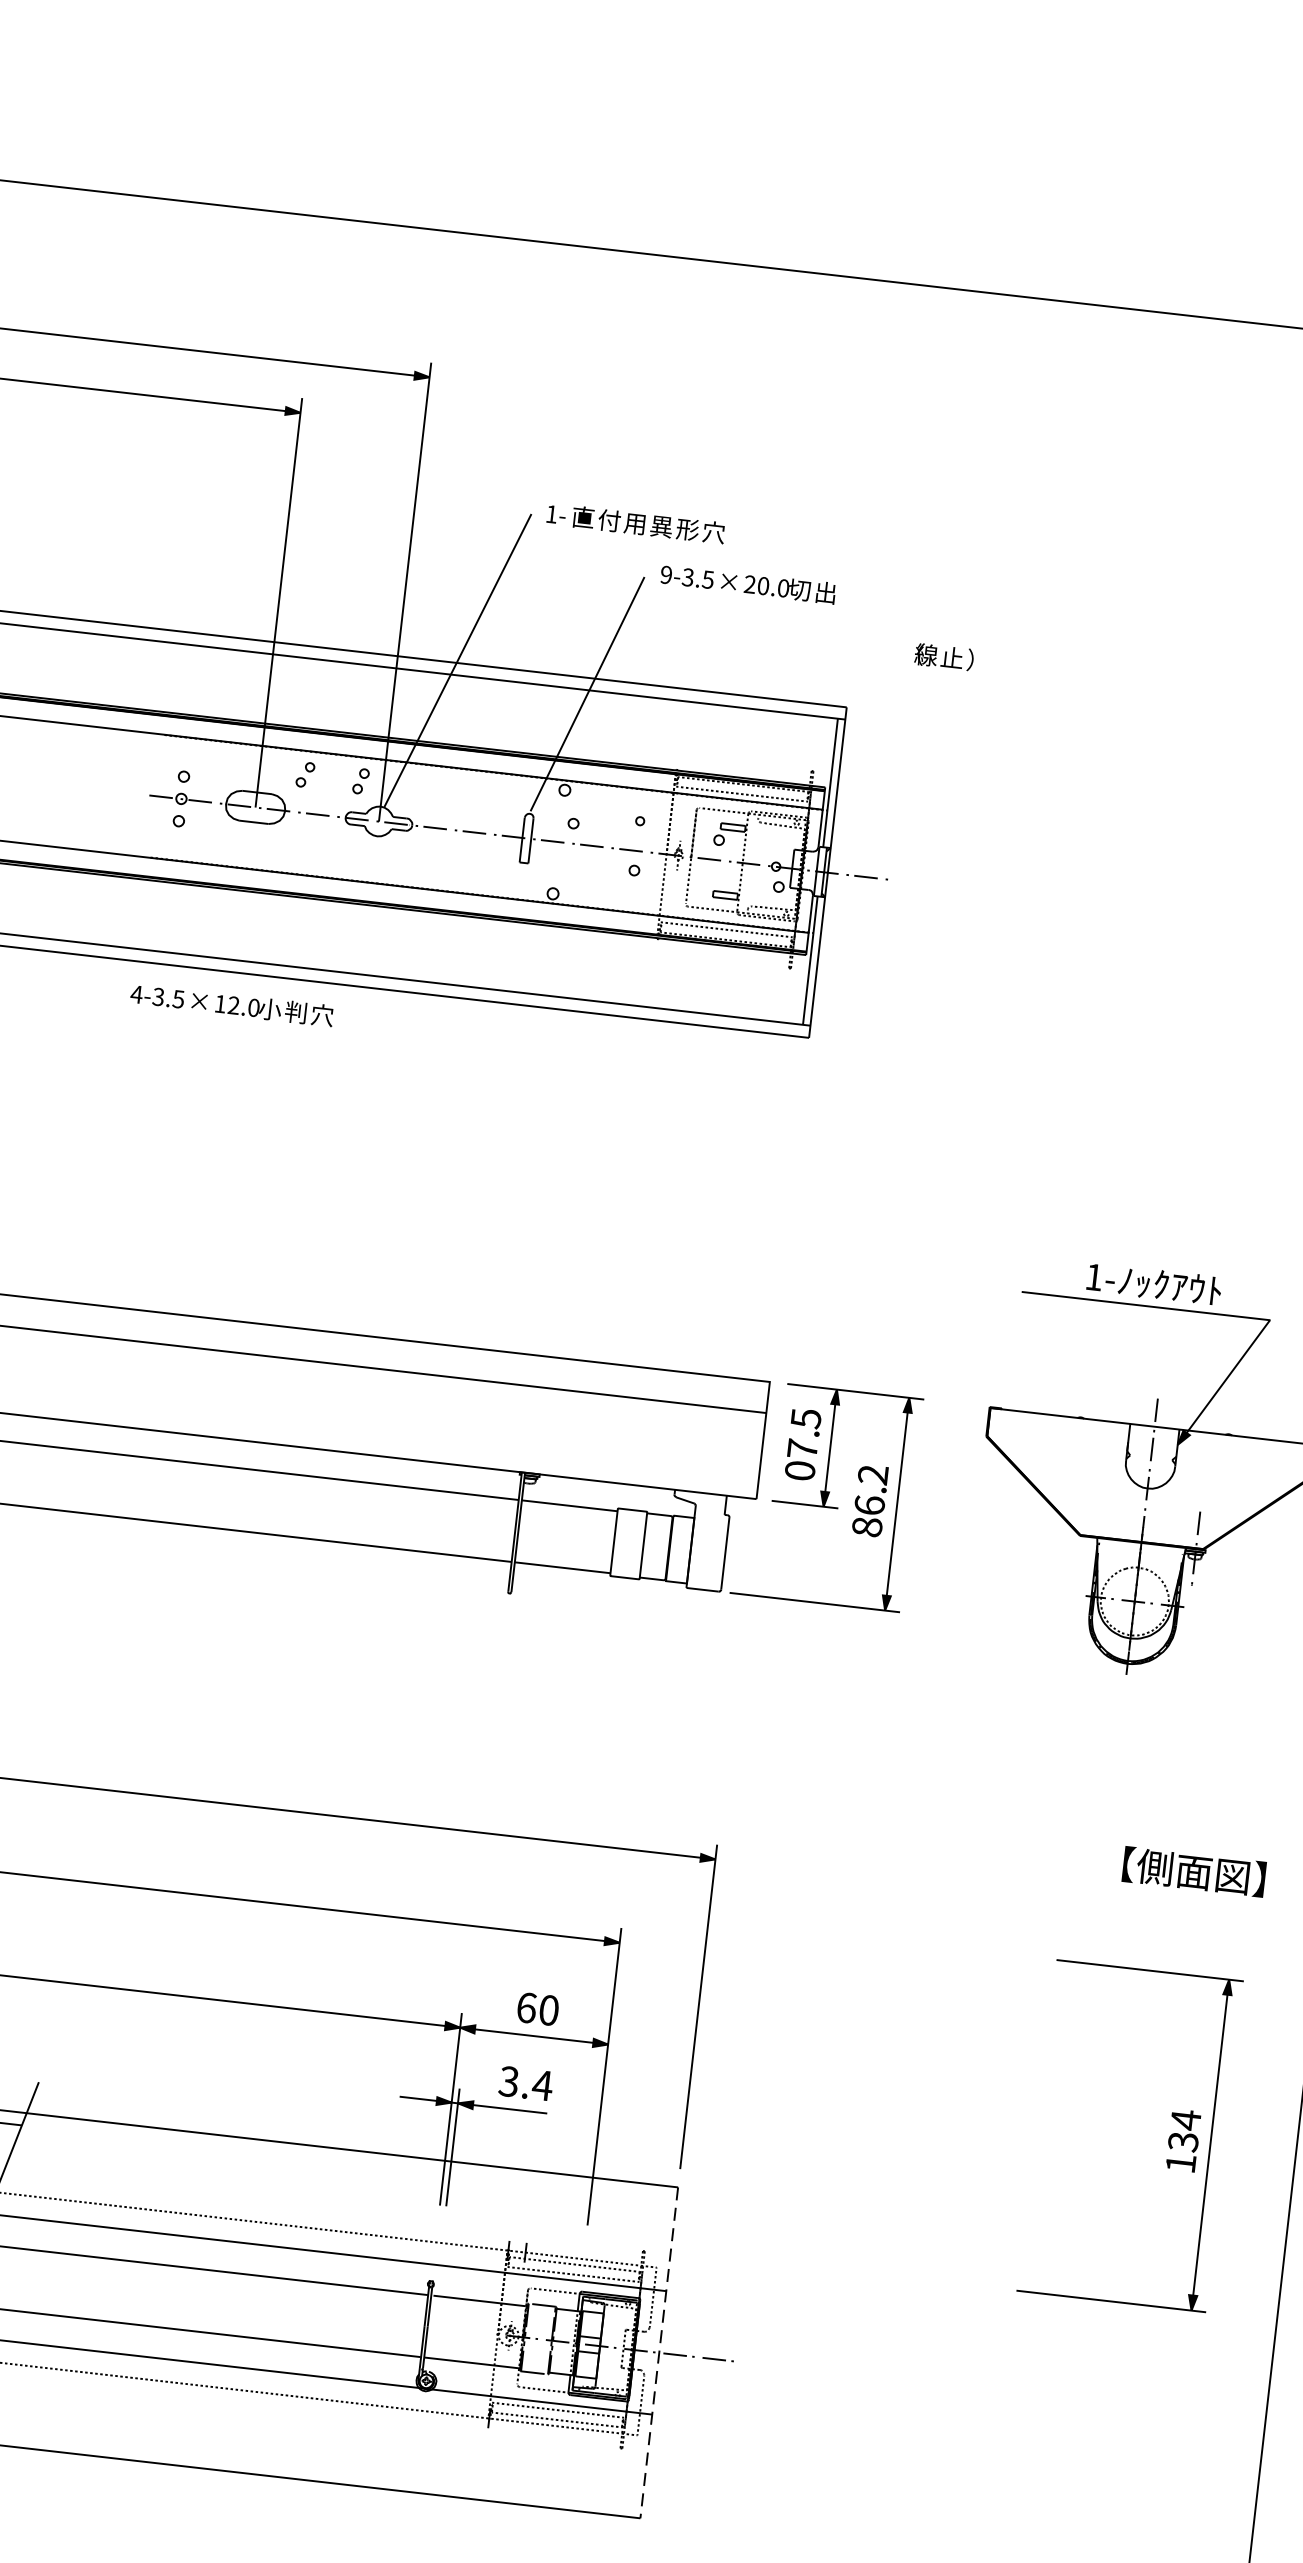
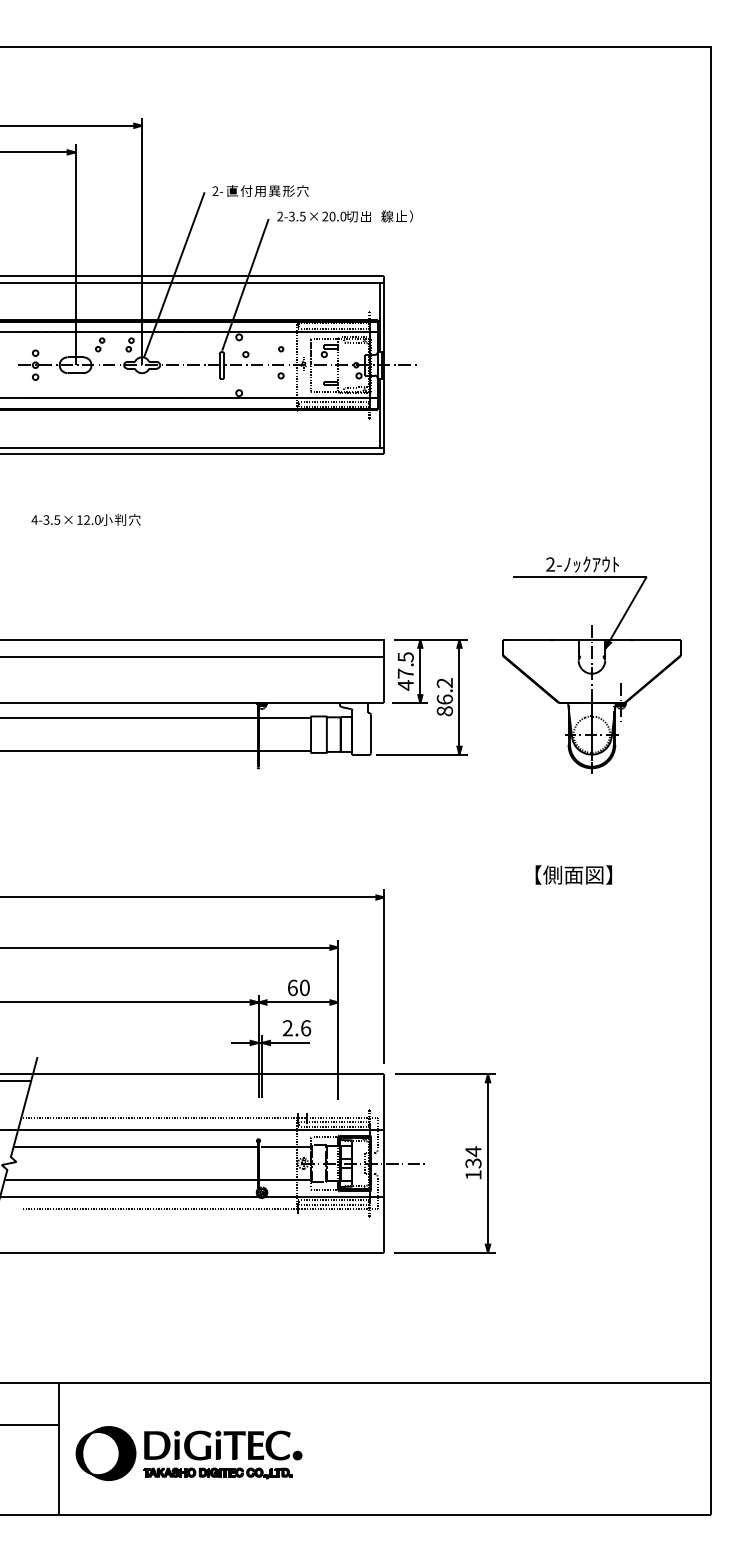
text: (551, 512) -> (215, 190), 1- -> 2-
text: (666, 574) -> (280, 216), 9-3.5 -> 2-3.5
text: (943, 657) -> (396, 216), moved
text: (231, 1004) -> (85, 519), moved
text: (1094, 1277) -> (550, 564), 1- -> 2-
text: (799, 1470) -> (405, 685), 0 -> 4
text: (1193, 1870) -> (573, 874), moved
text: (525, 2083) -> (296, 1028), 3.4 -> 2.6
part: (1168, 2140) -> (465, 1163), moved
line: (659, 2354) -> (384, 1164), dashed -> solid

